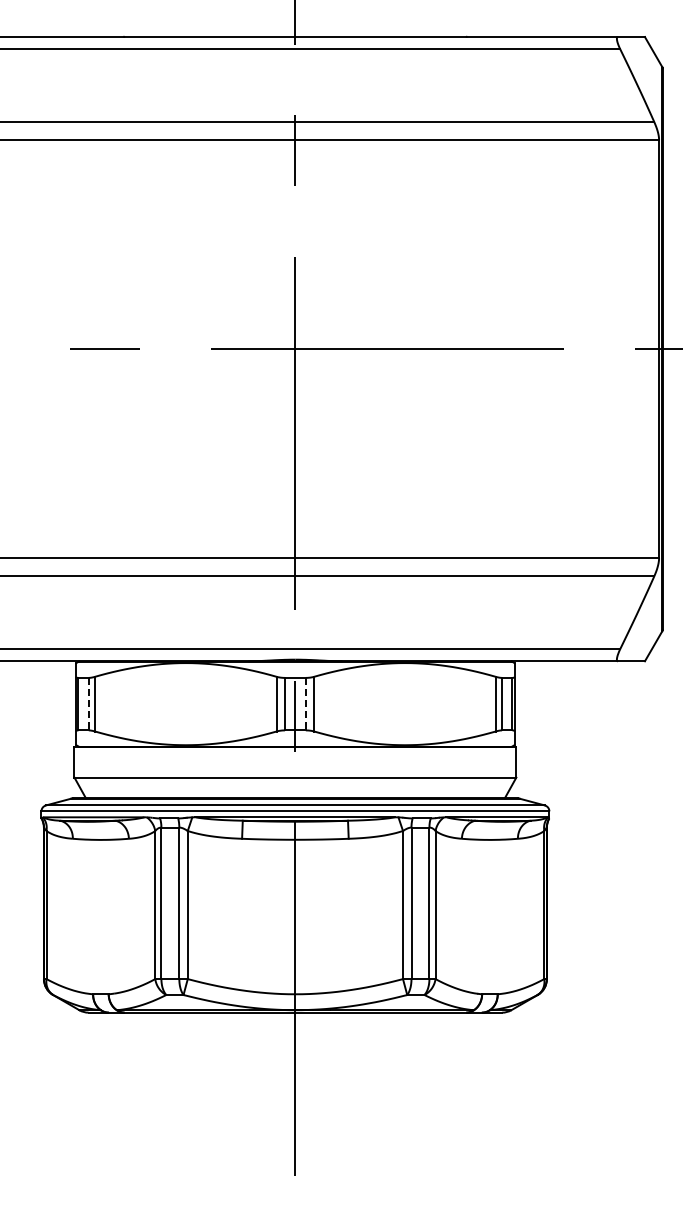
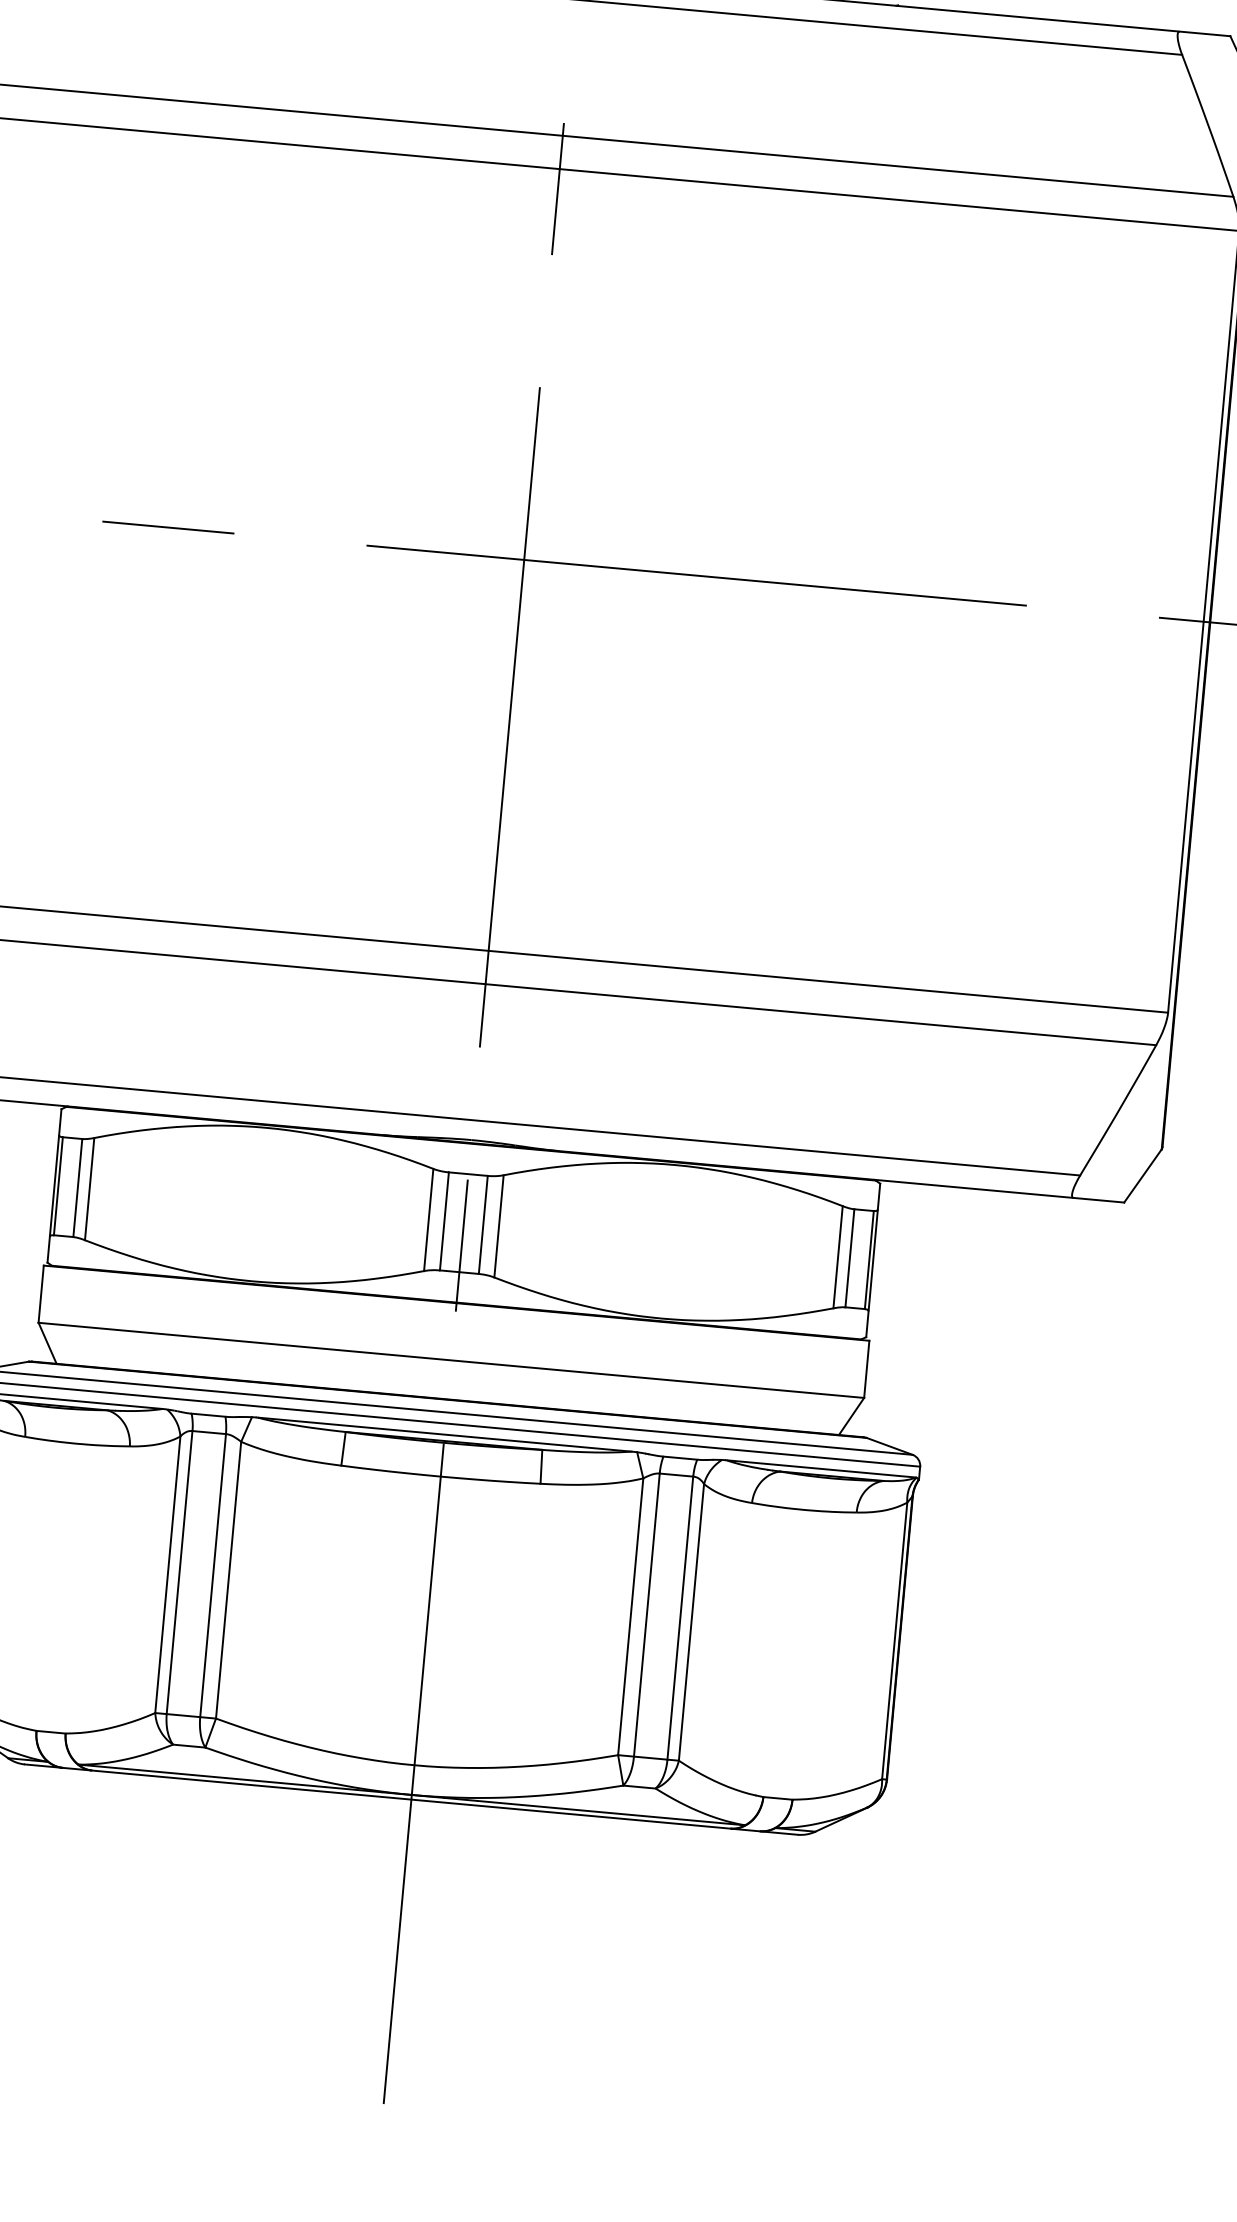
line: (88, 704) -> (77, 1188), dashed -> solid
line: (305, 704) -> (482, 1225), dashed -> solid

